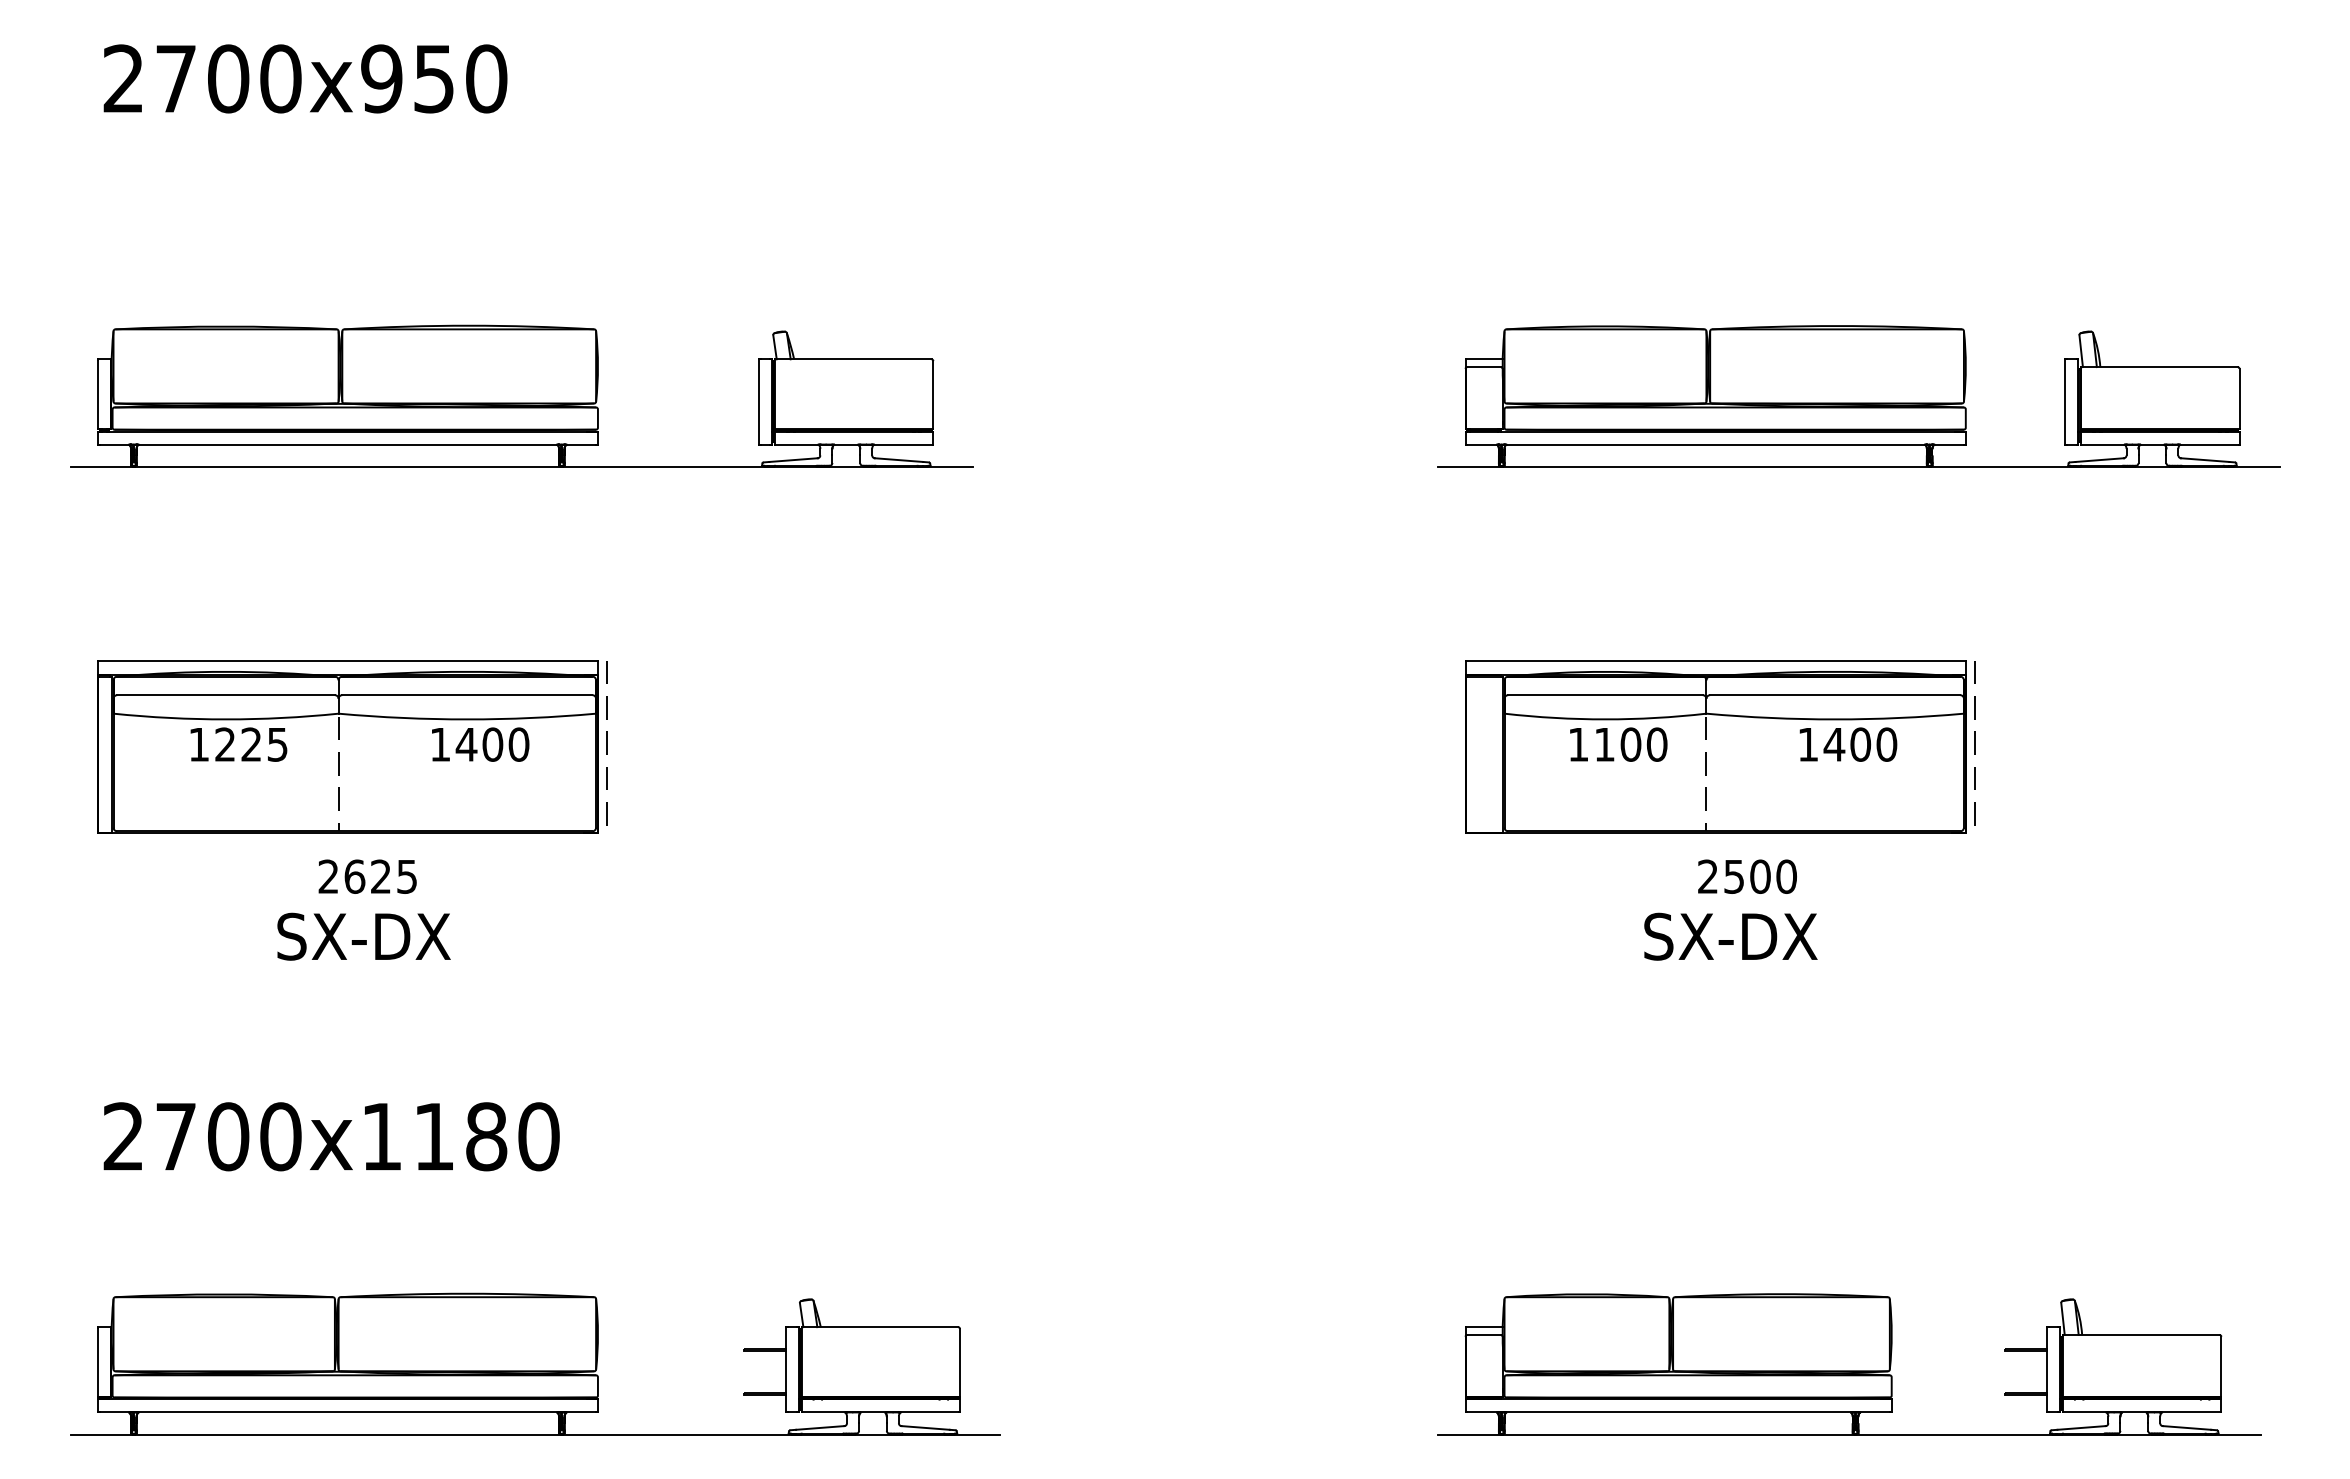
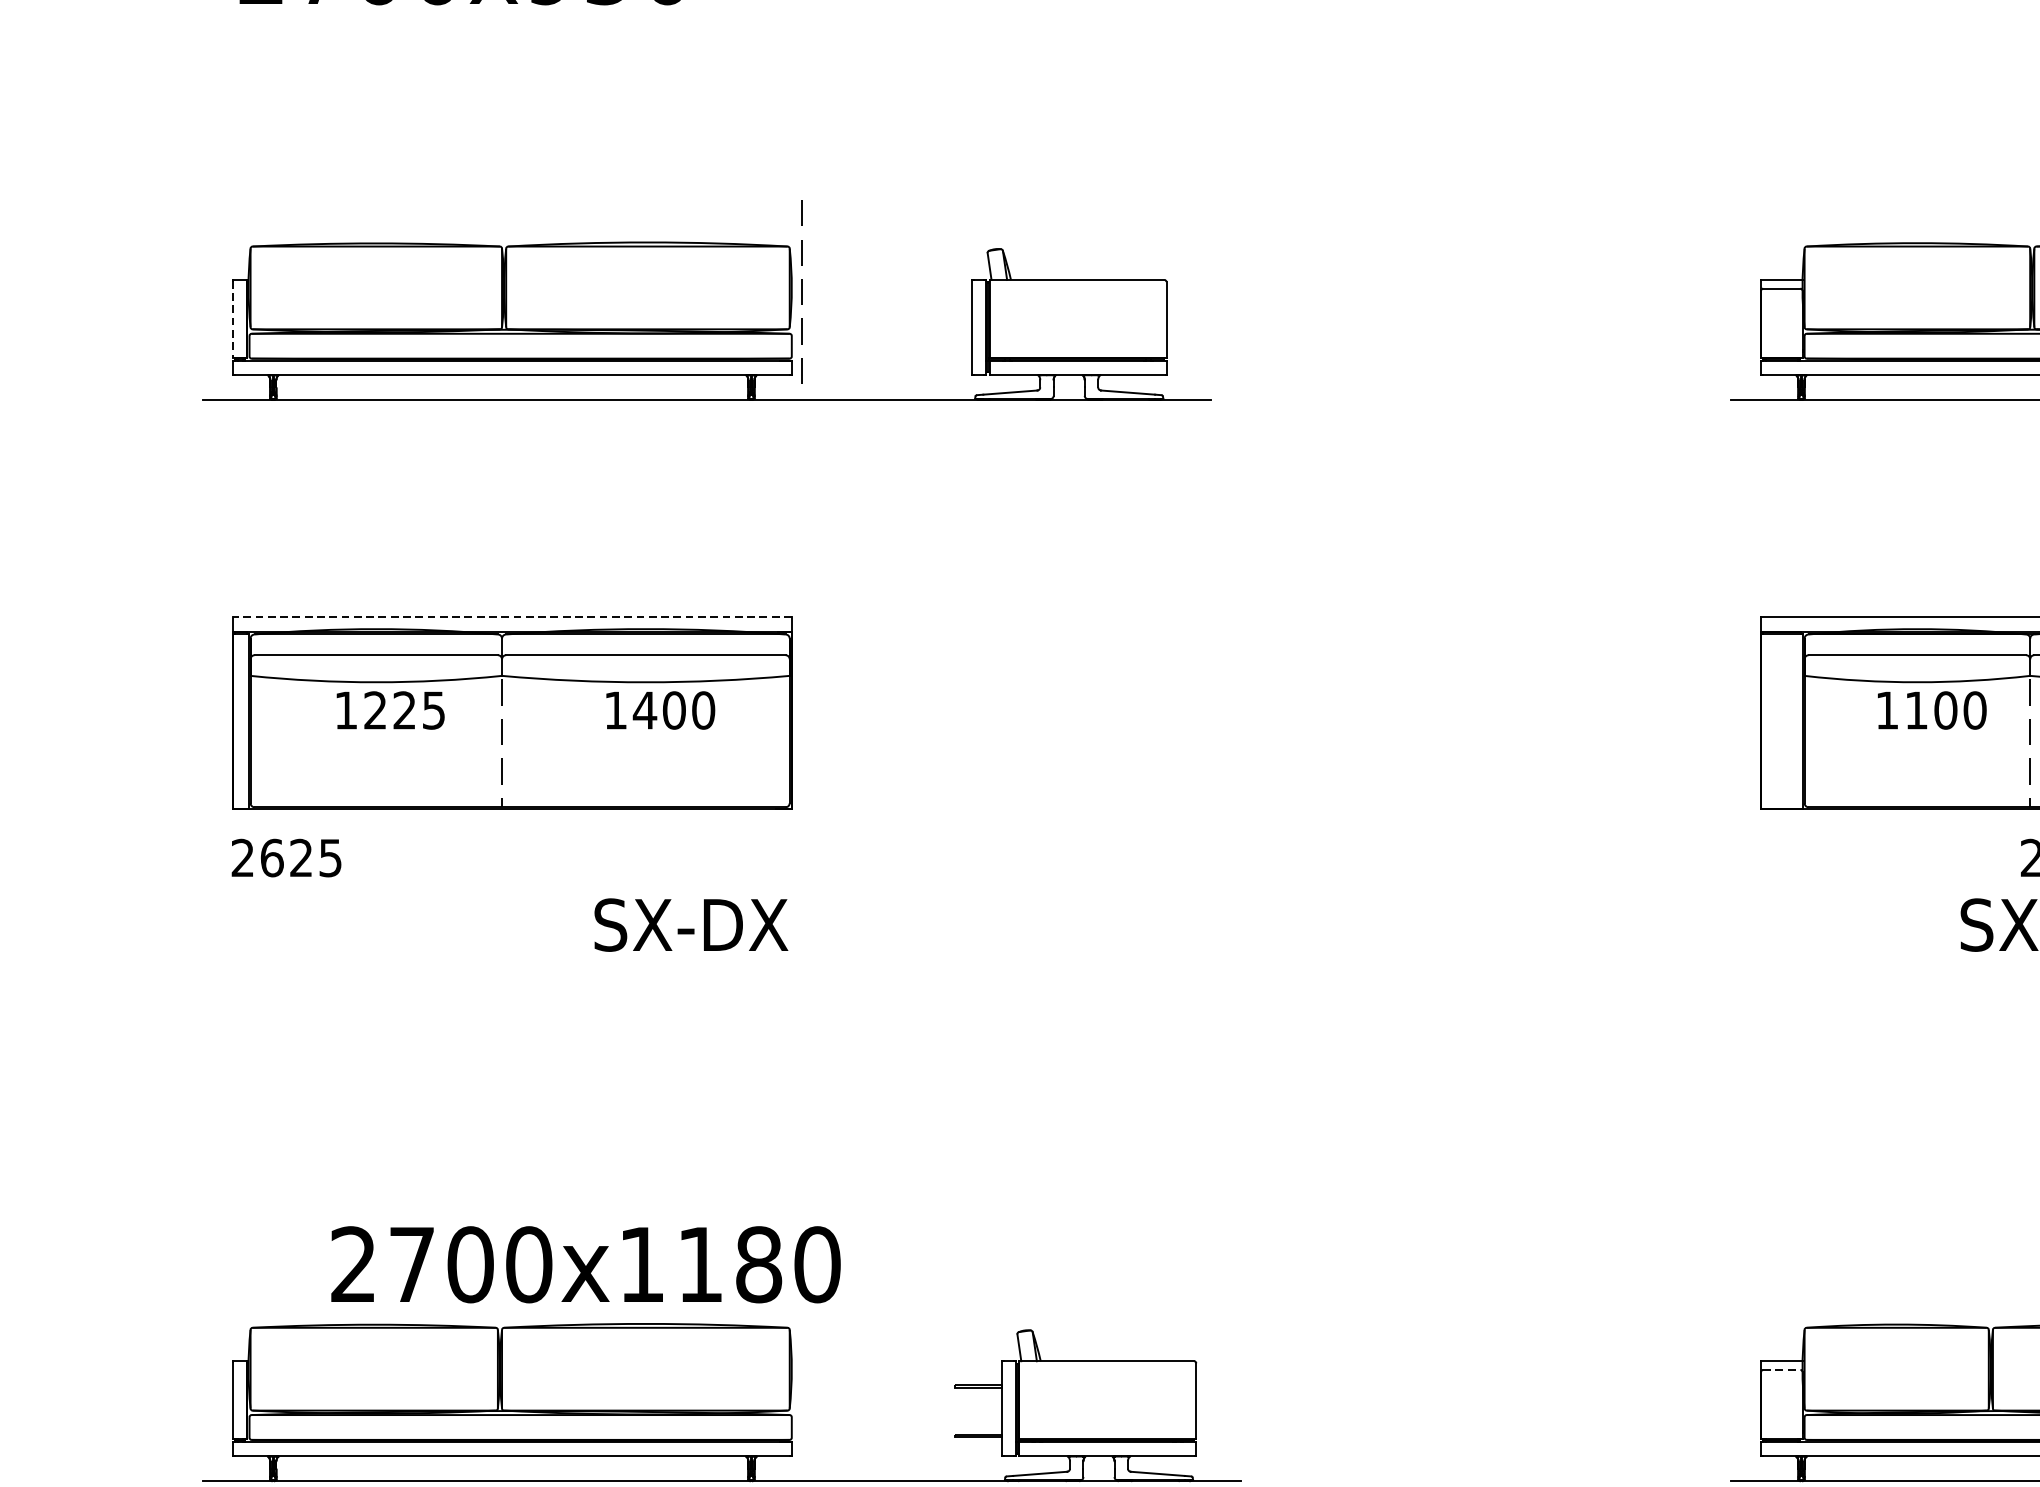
line: (97, 394) -> (232, 319), solid -> dashed
line: (347, 660) -> (511, 616), solid -> dashed
line: (606, 743) -> (801, 292), moved
text: (367, 876) -> (286, 857), moved
text: (363, 936) -> (690, 924), moved
text: (331, 1136) -> (585, 1264), moved
line: (1484, 1334) -> (1782, 1369), solid -> dashed

